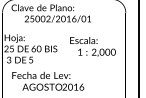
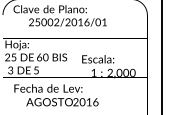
text: (92, 46) -> (108, 66), moved

